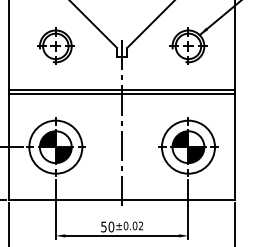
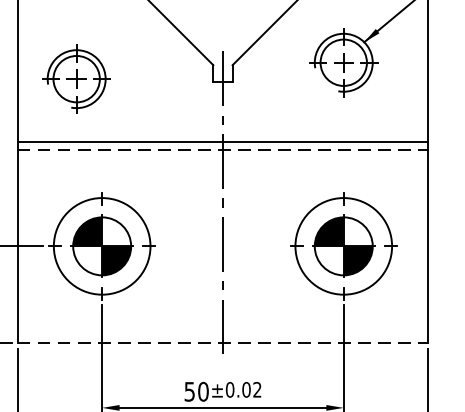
part: (55, 45) -> (76, 77), moved
line: (122, 94) -> (223, 150), solid -> dashed
line: (122, 200) -> (223, 343), solid -> dashed

